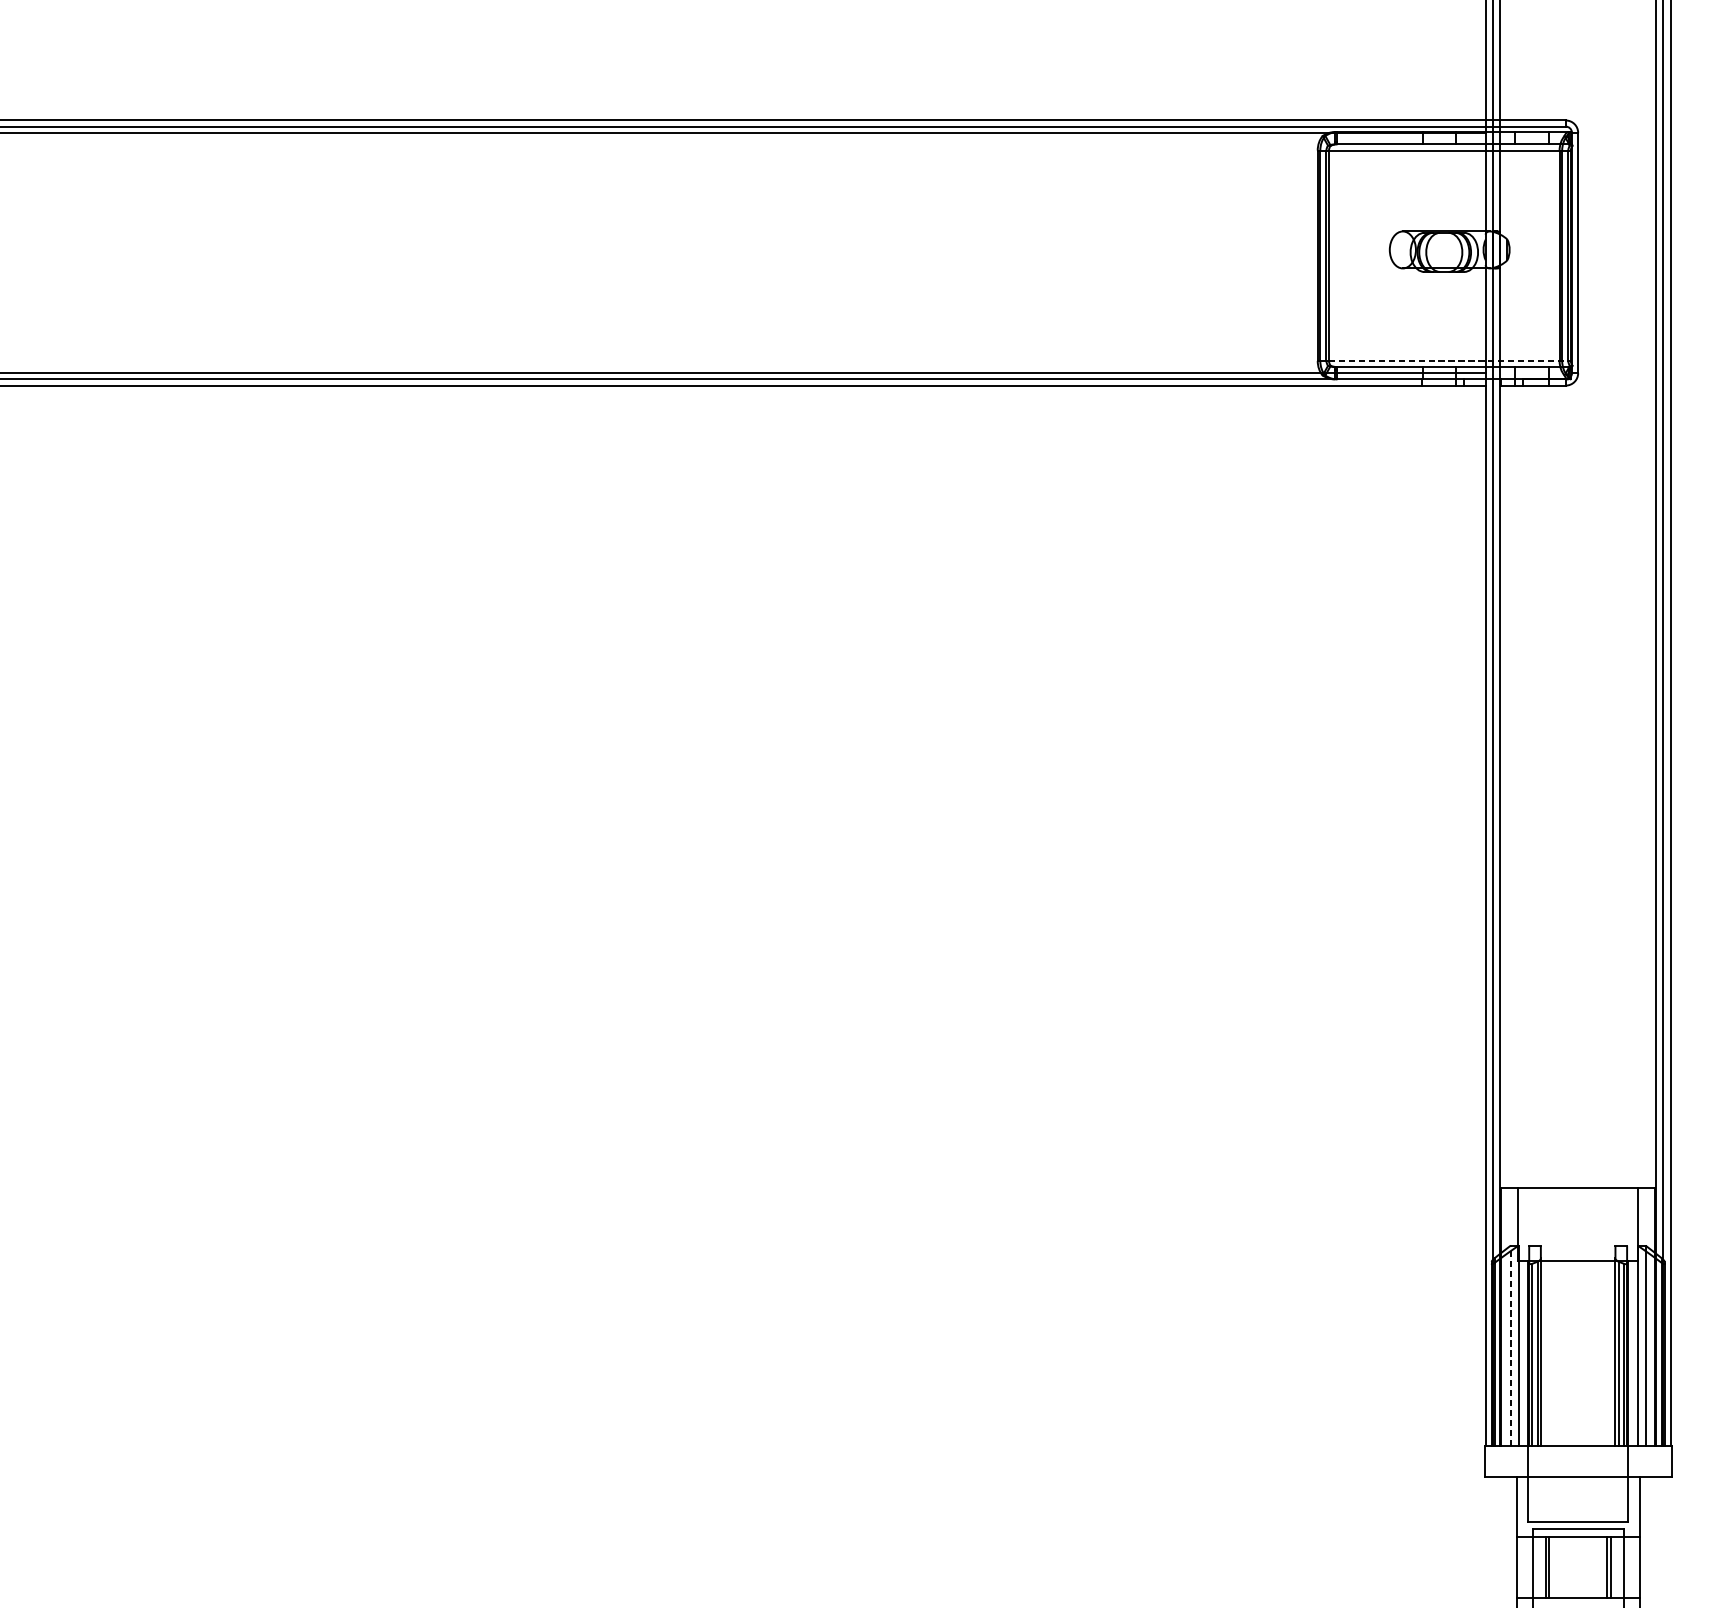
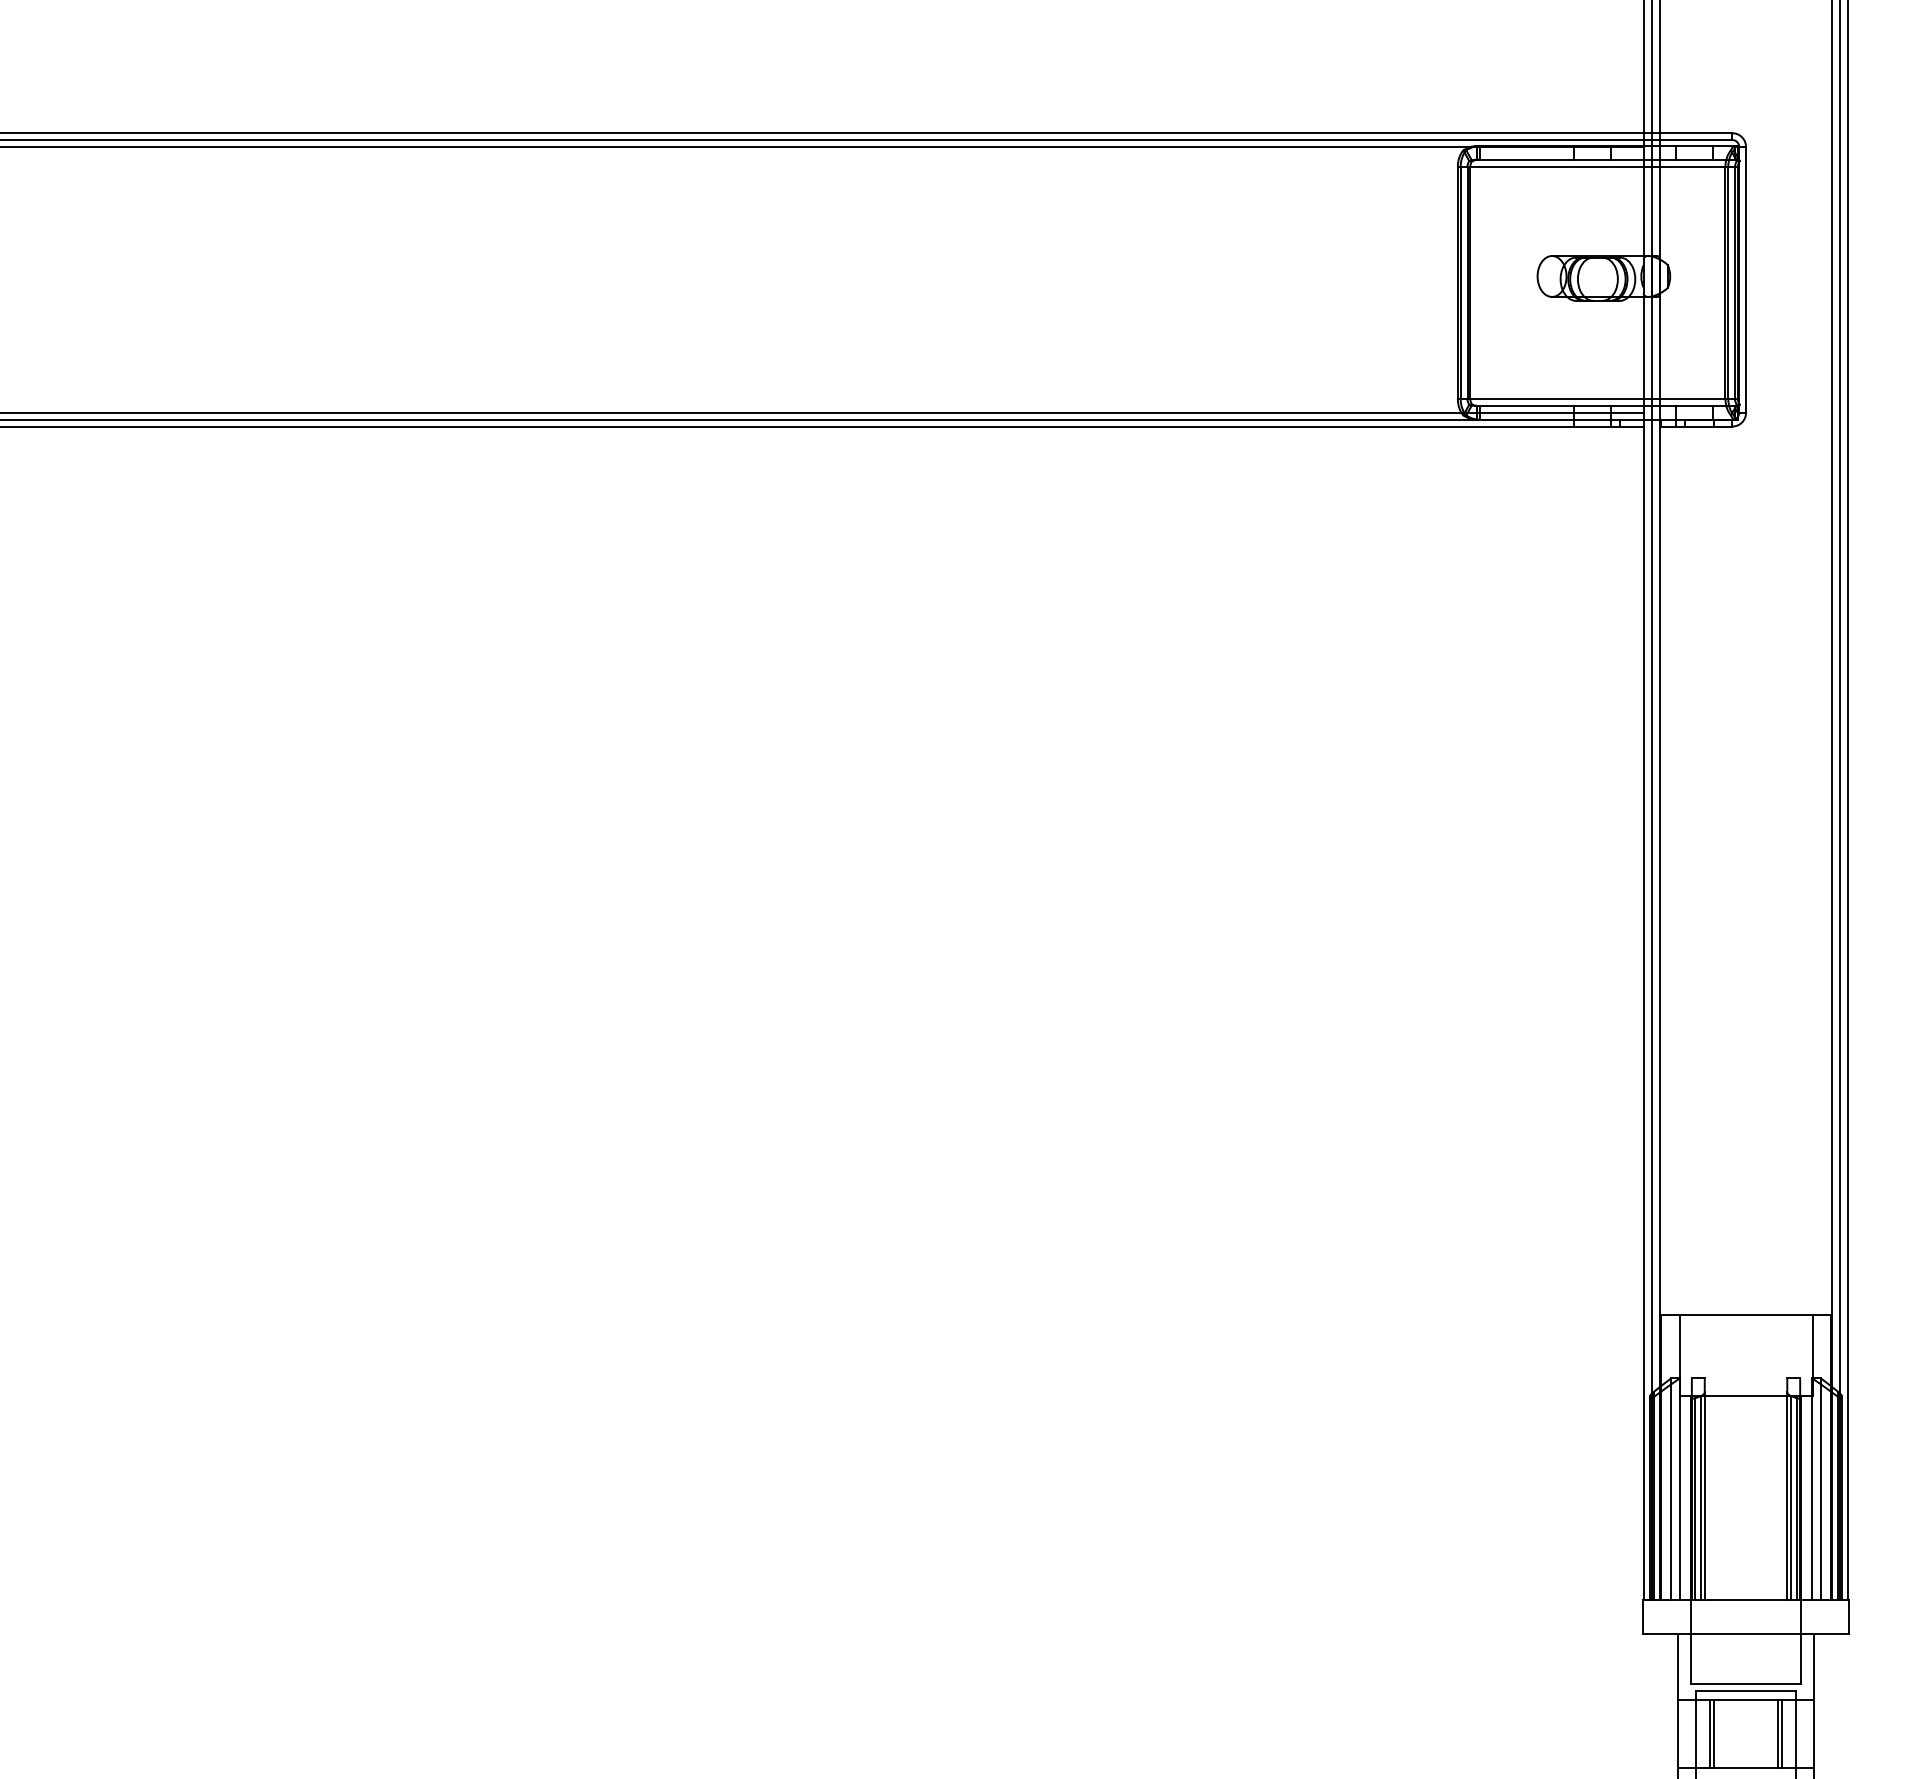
line: (1450, 361) -> (1604, 399), dashed -> solid
line: (1510, 1346) -> (1671, 1489), dashed -> solid

